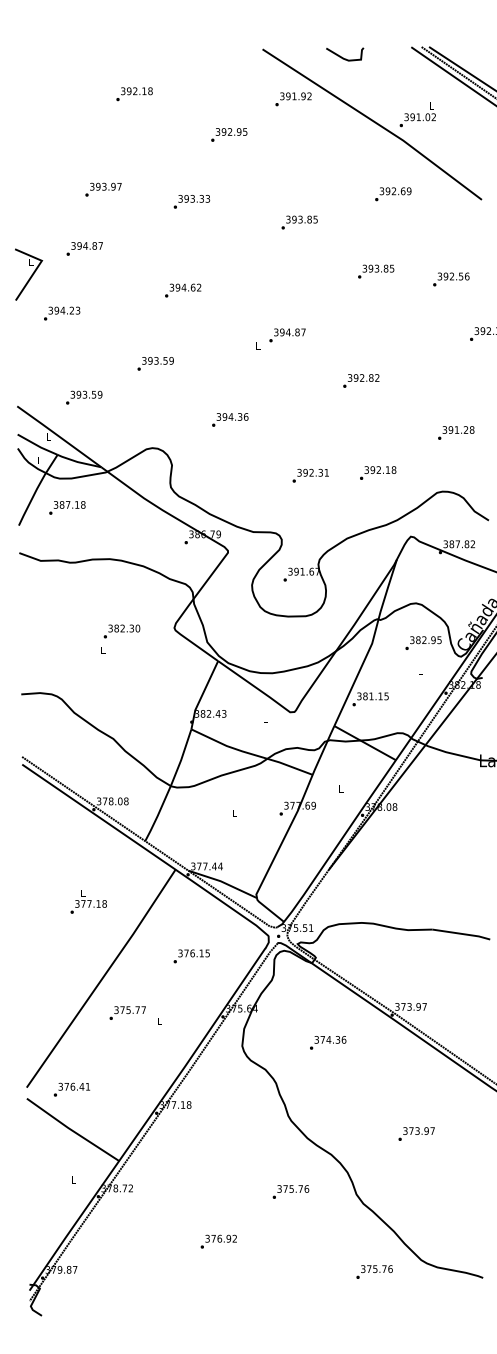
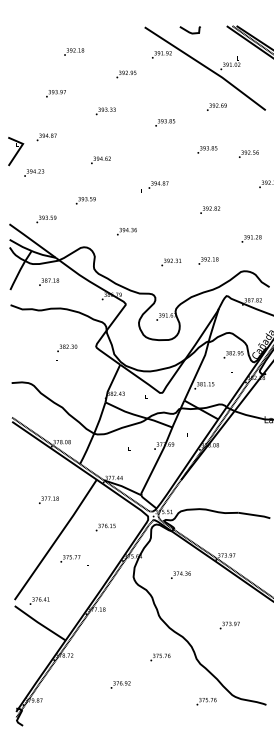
text: (102, 189) -> (55, 93), moved
text: (361, 379) -> (210, 209), moved
text: (68, 506) -> (49, 281), moved

